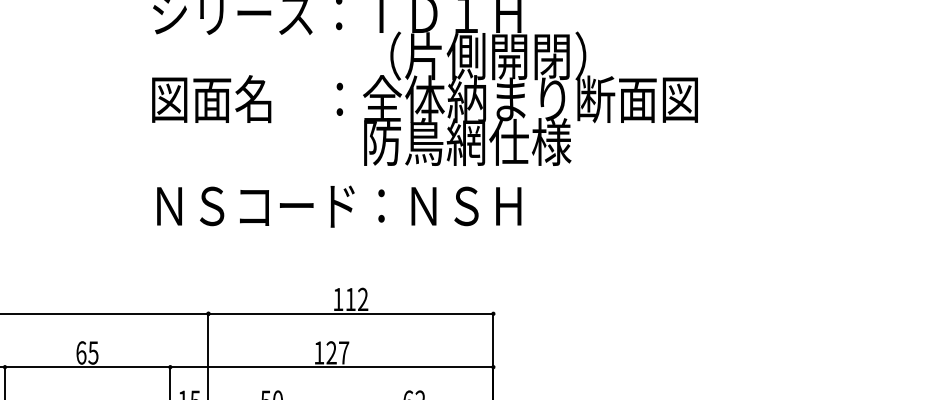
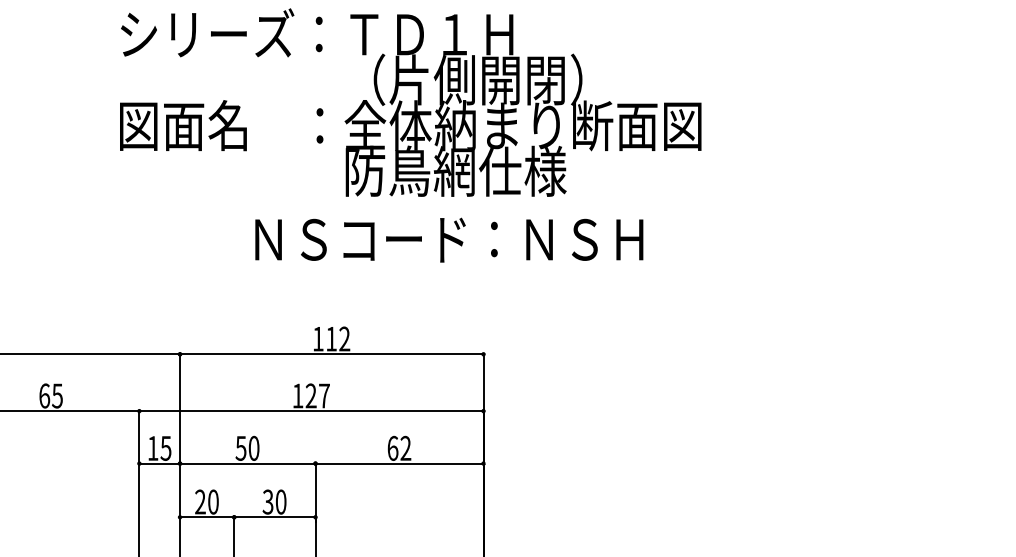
text: (339, 206) -> (449, 239), moved

